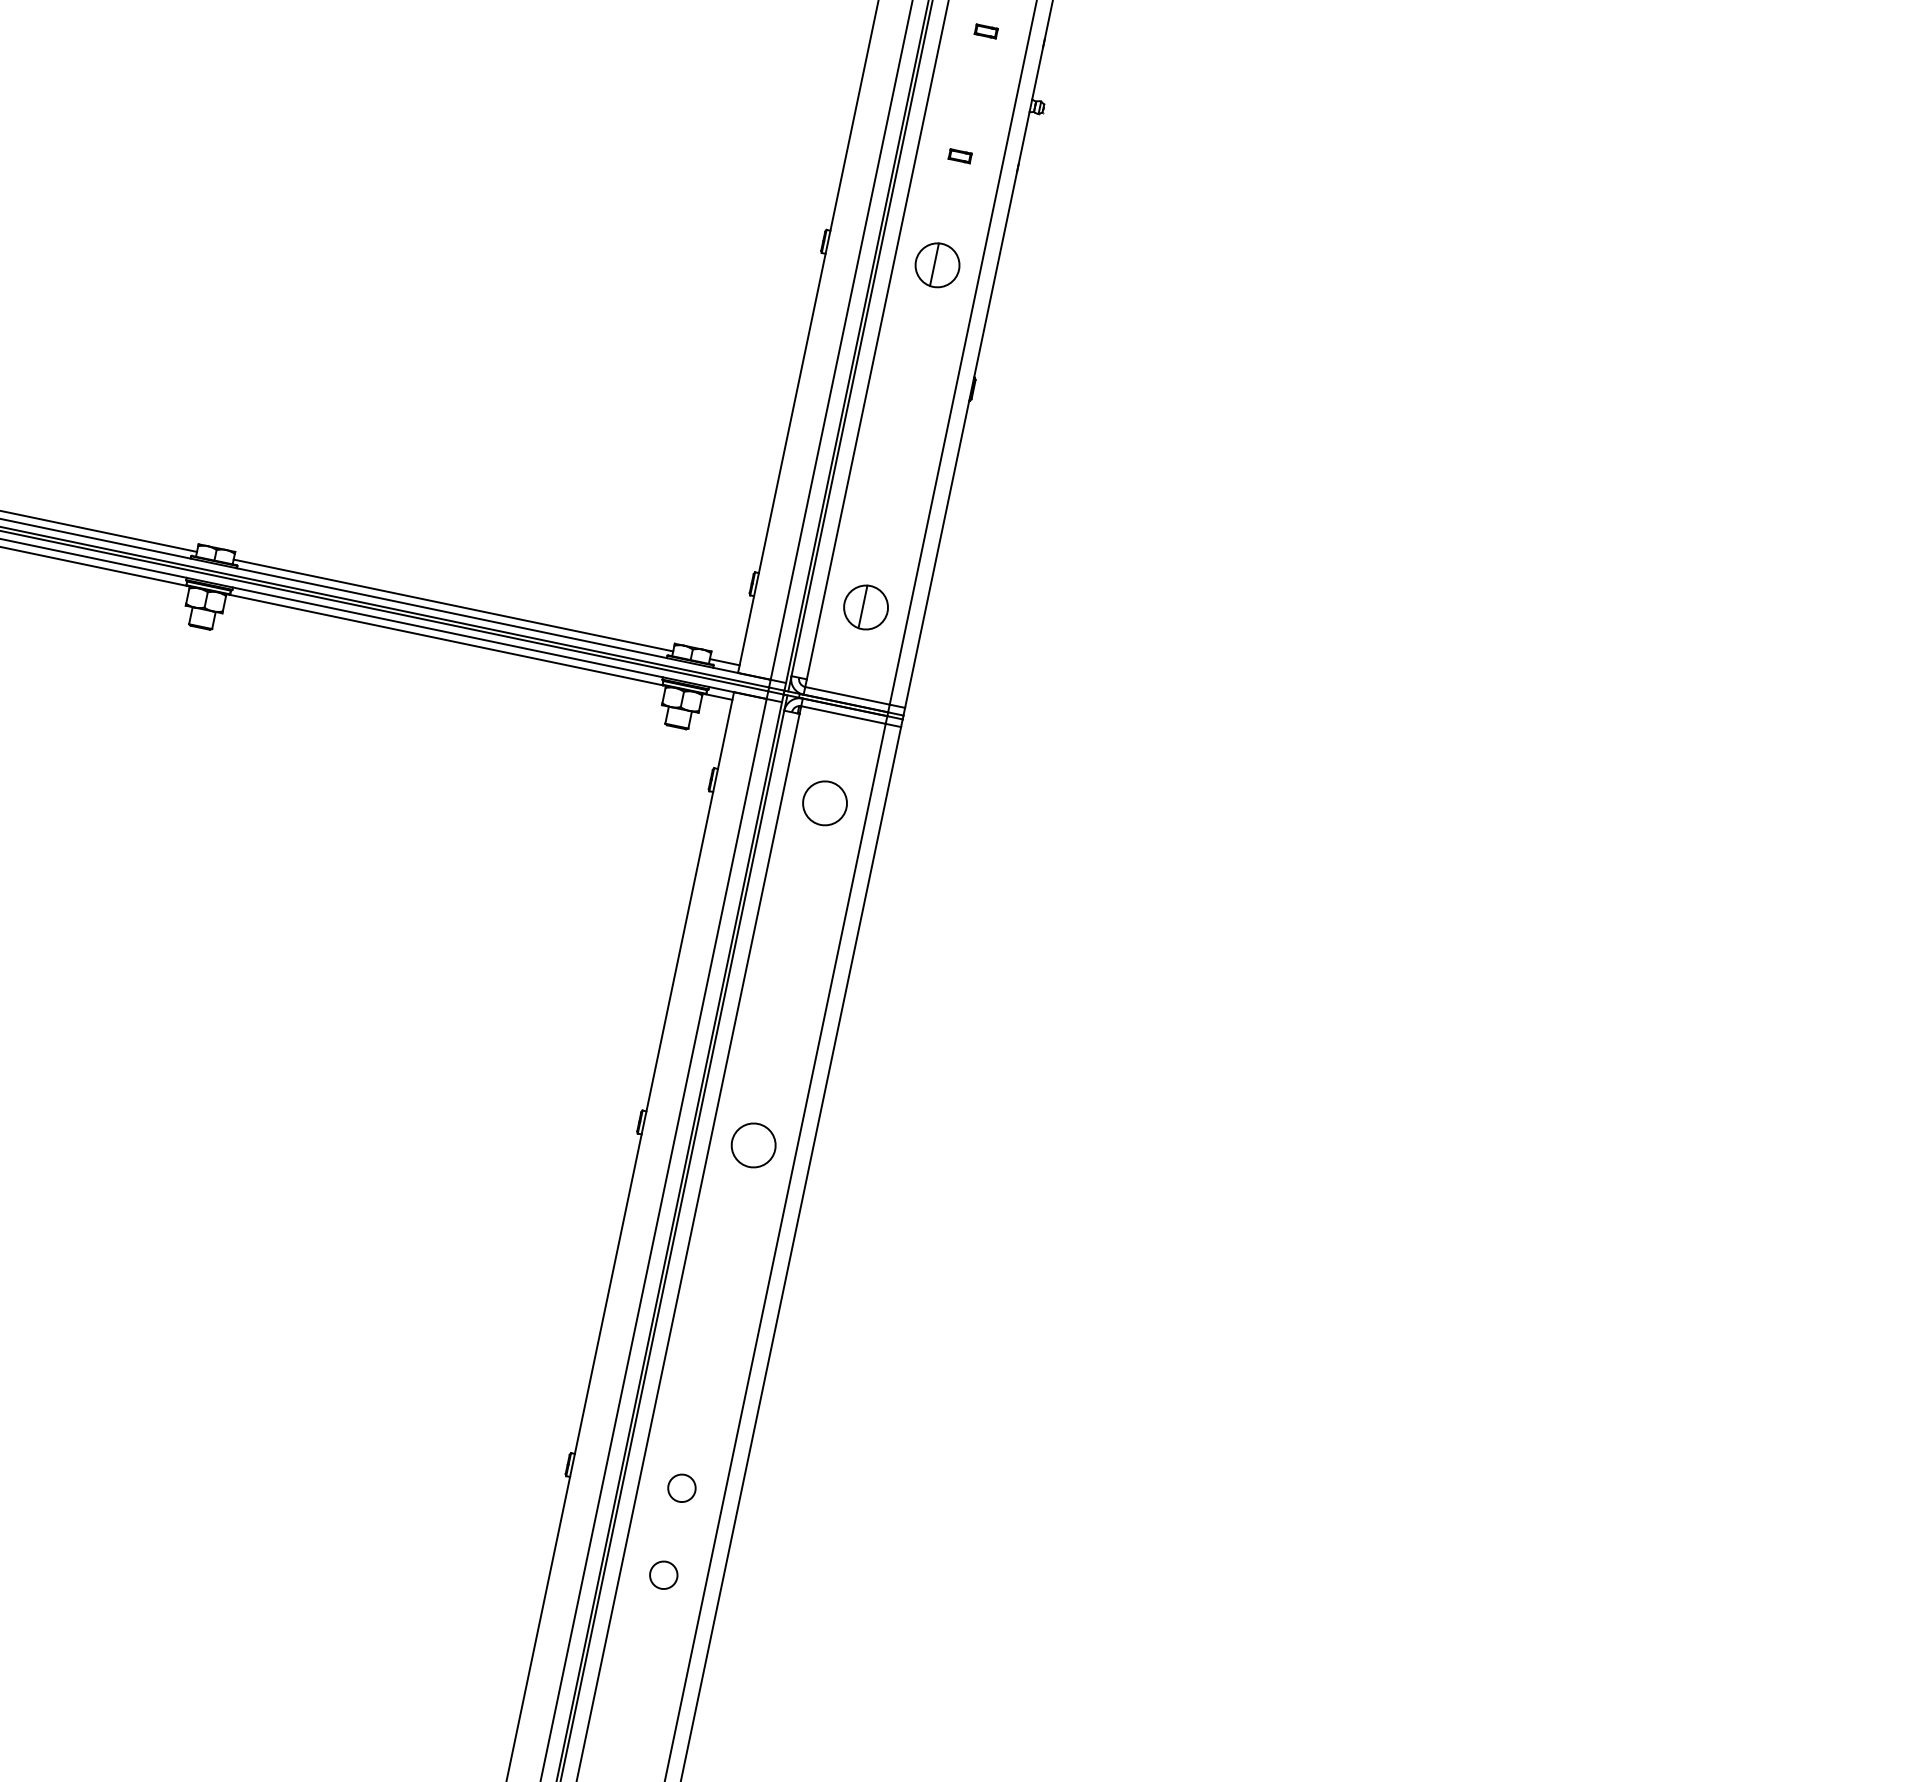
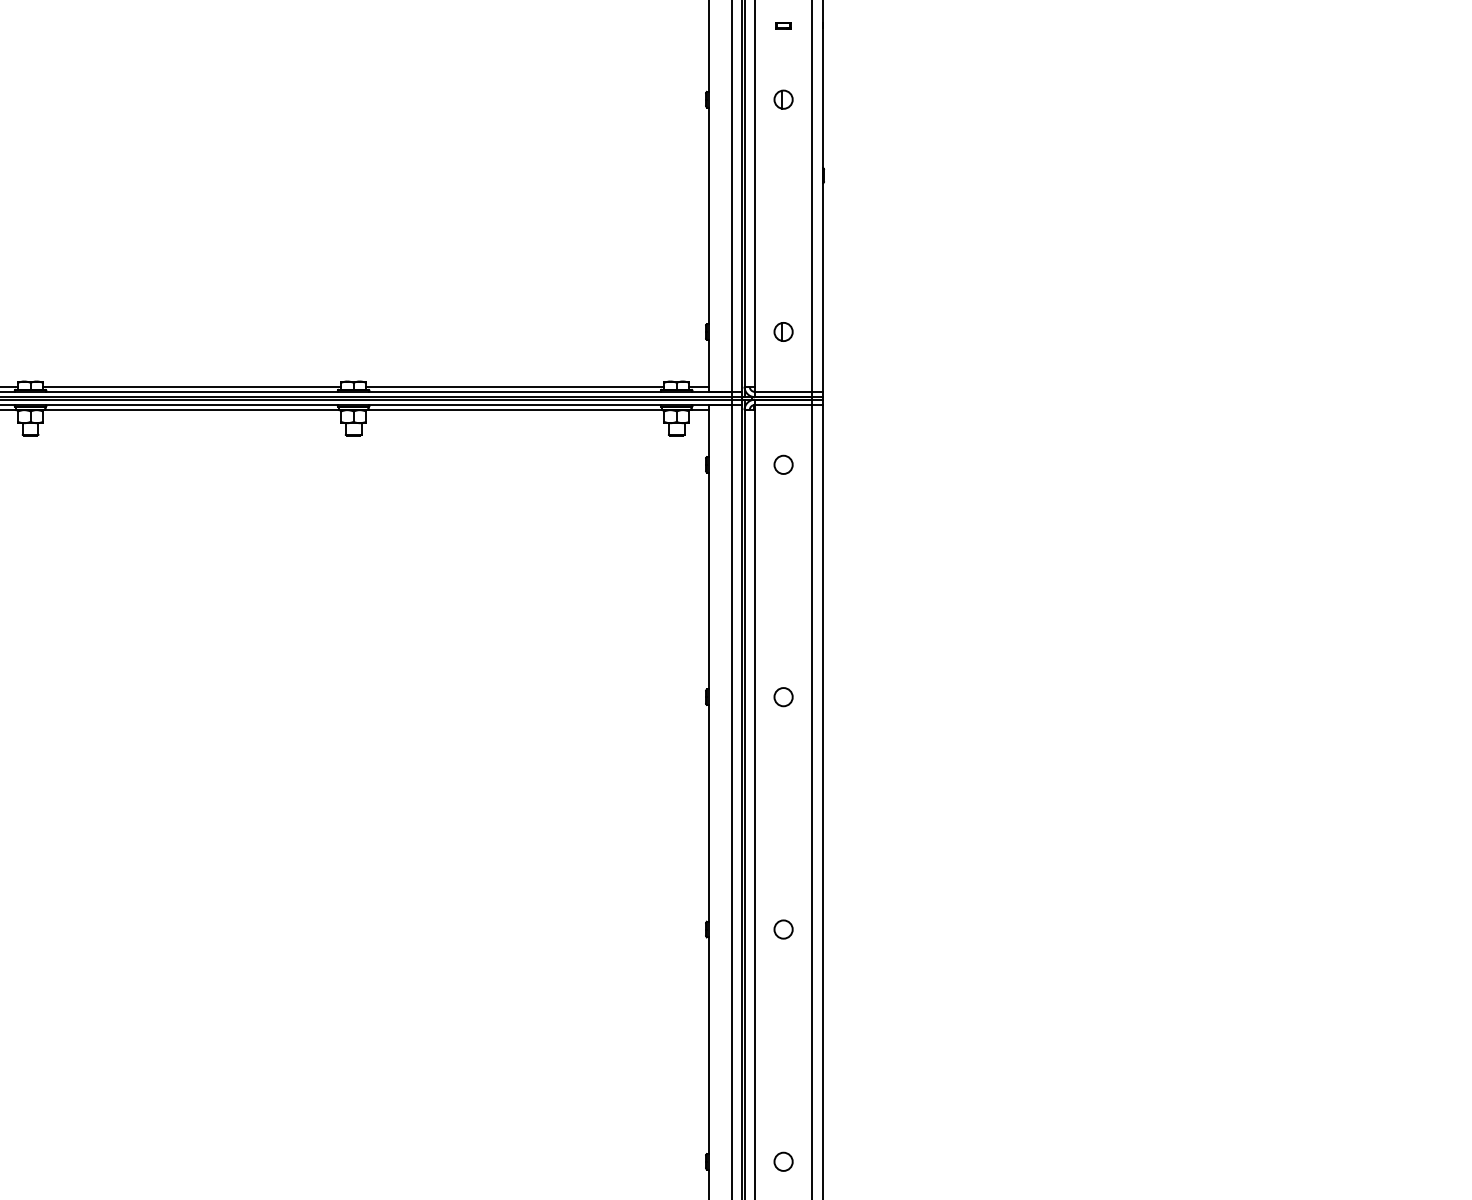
part: (937, 264) -> (783, 99), size x0.62
part: (865, 606) -> (783, 331), size x0.62
circle: (824, 802) -> (783, 464), size x0.62
circle: (753, 1146) -> (783, 697), size x0.62
circle: (663, 1575) -> (783, 988), removed

